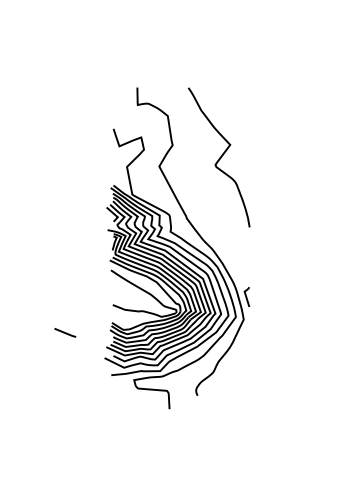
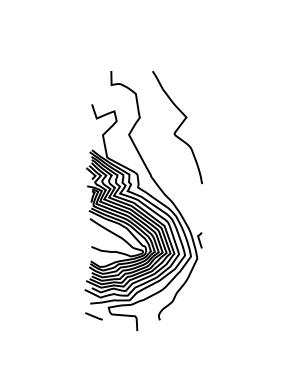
line: (64, 332) -> (93, 316), moved

